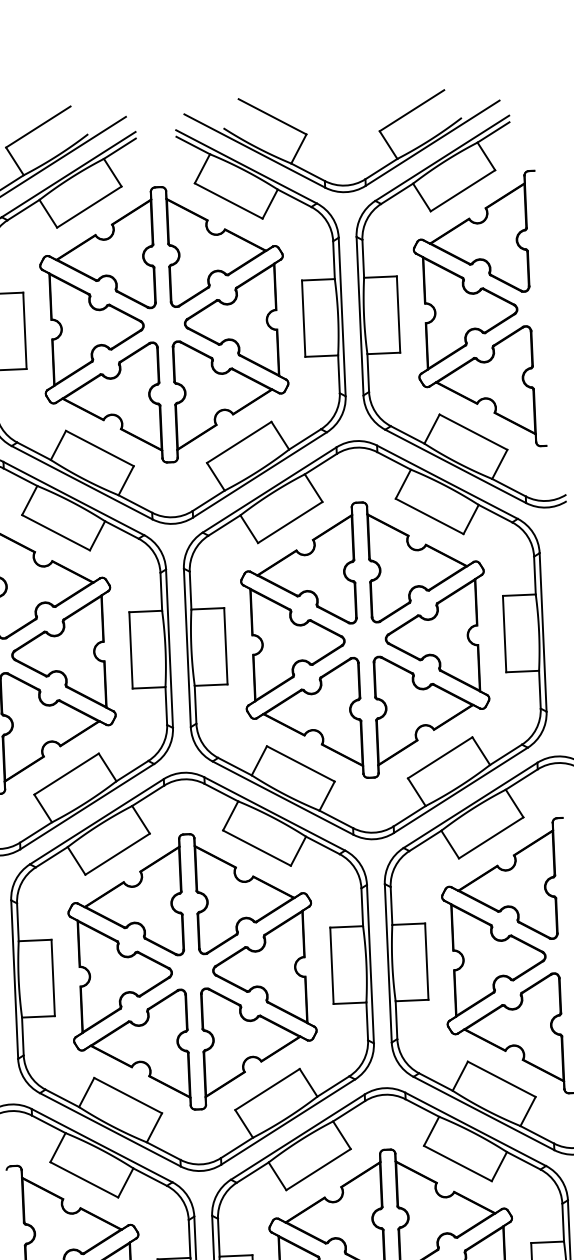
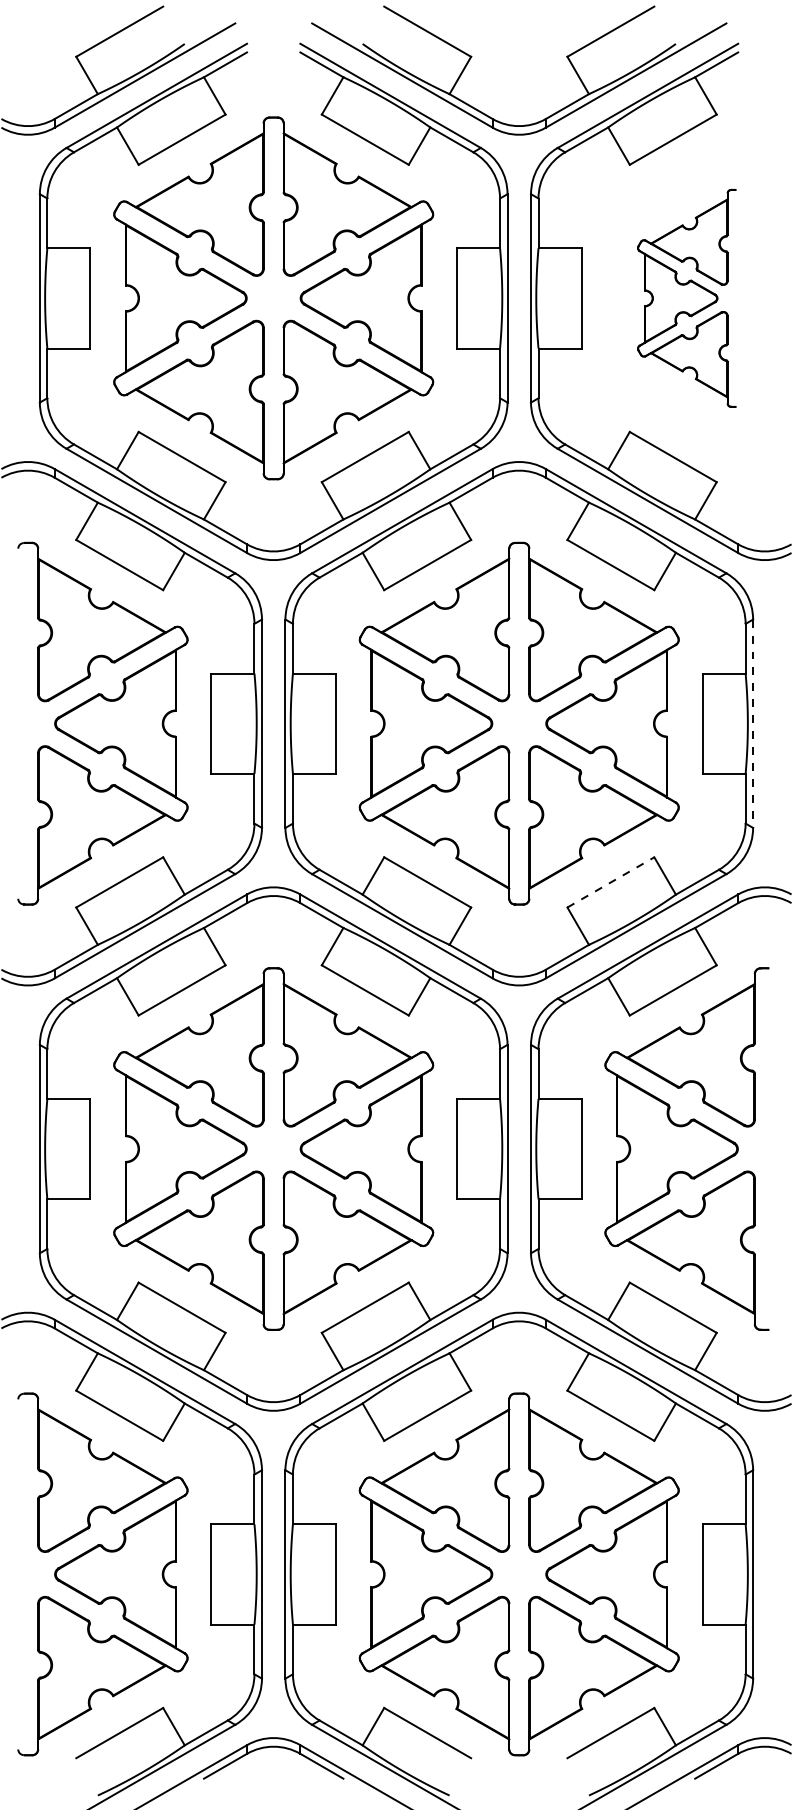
part: (478, 311) -> (686, 298), size x0.6
line: (543, 632) -> (753, 724), solid -> dashed
line: (440, 757) -> (611, 882), solid -> dashed

